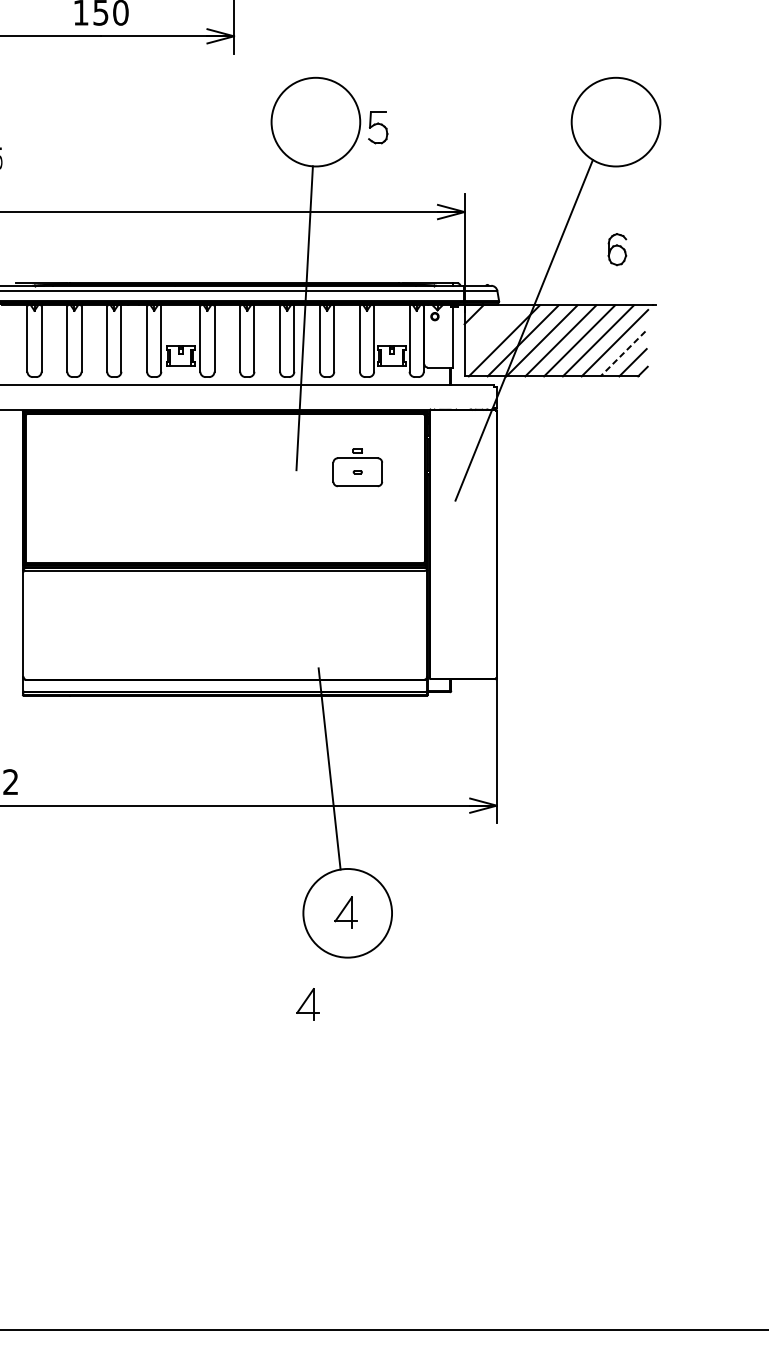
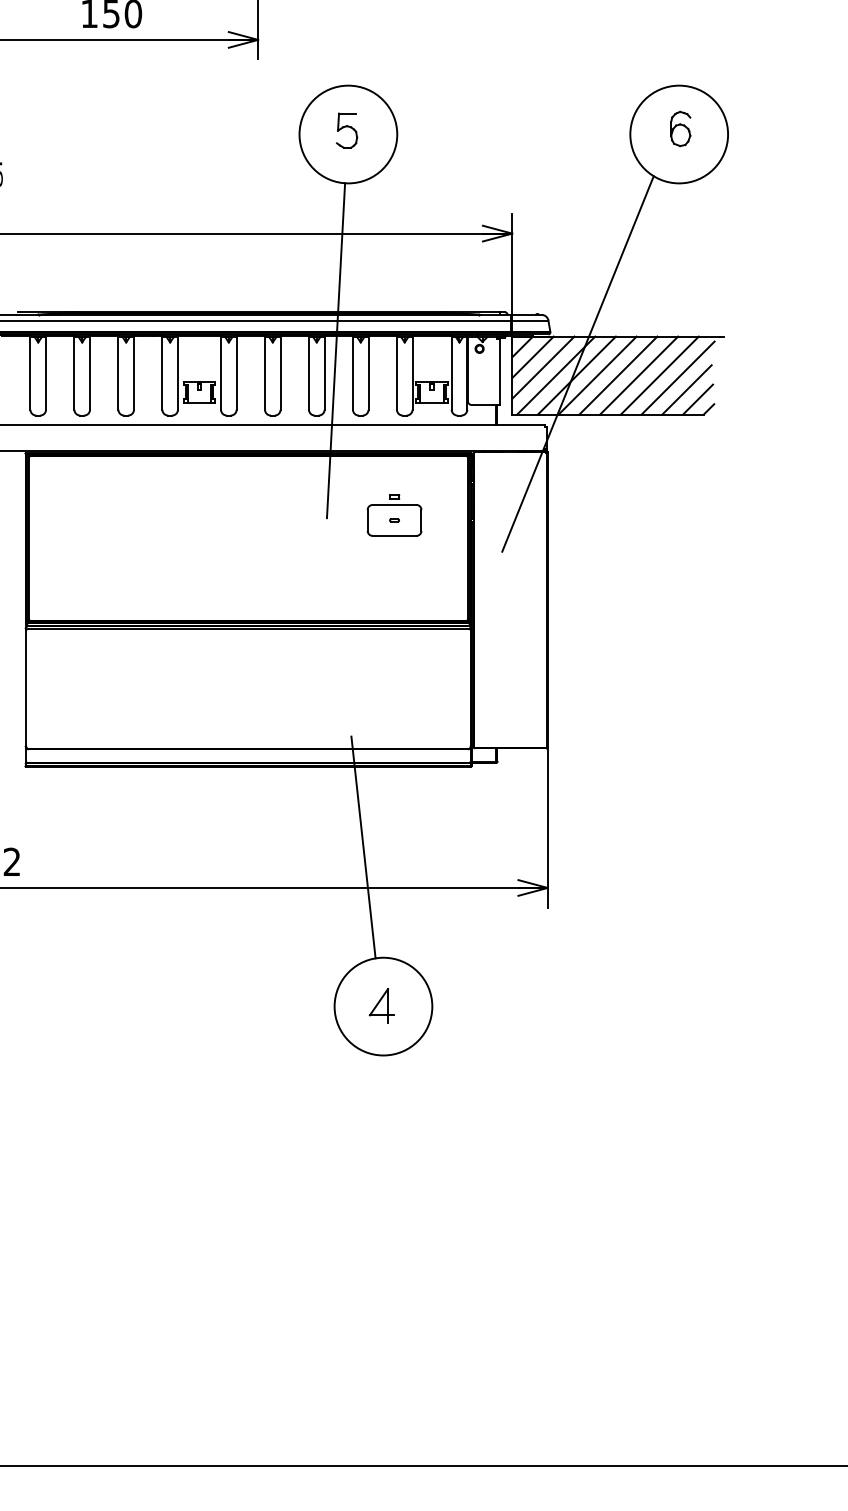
part: (378, 127) -> (347, 130), moved
part: (617, 249) -> (680, 128), moved
line: (482, 324) -> (532, 357), added
line: (492, 333) -> (543, 367), added
line: (622, 354) -> (686, 390), dashed -> solid
part: (307, 1003) -> (339, 1106), removed

